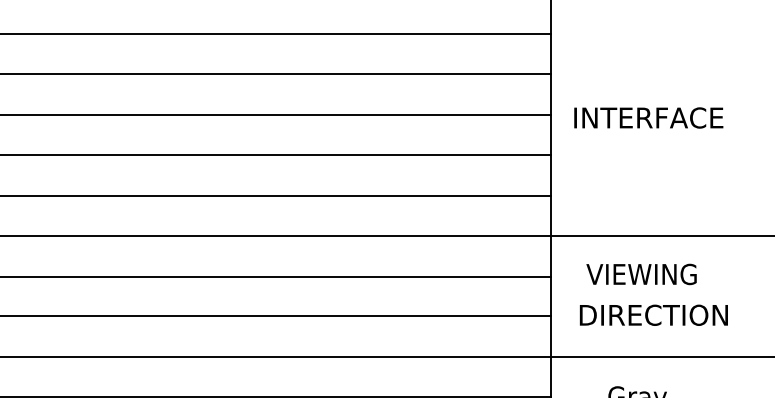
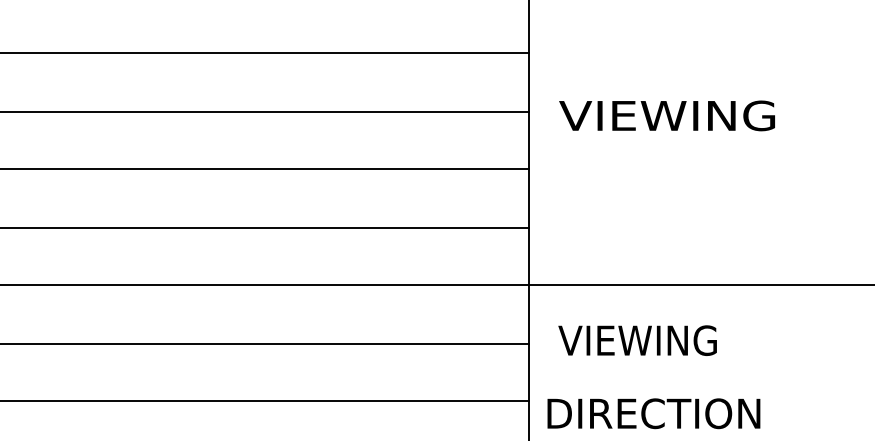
text: (647, 117) -> (667, 115), INTERFACE -> VIEWING
text: (641, 274) -> (637, 340), moved
text: (653, 314) -> (653, 412), moved

